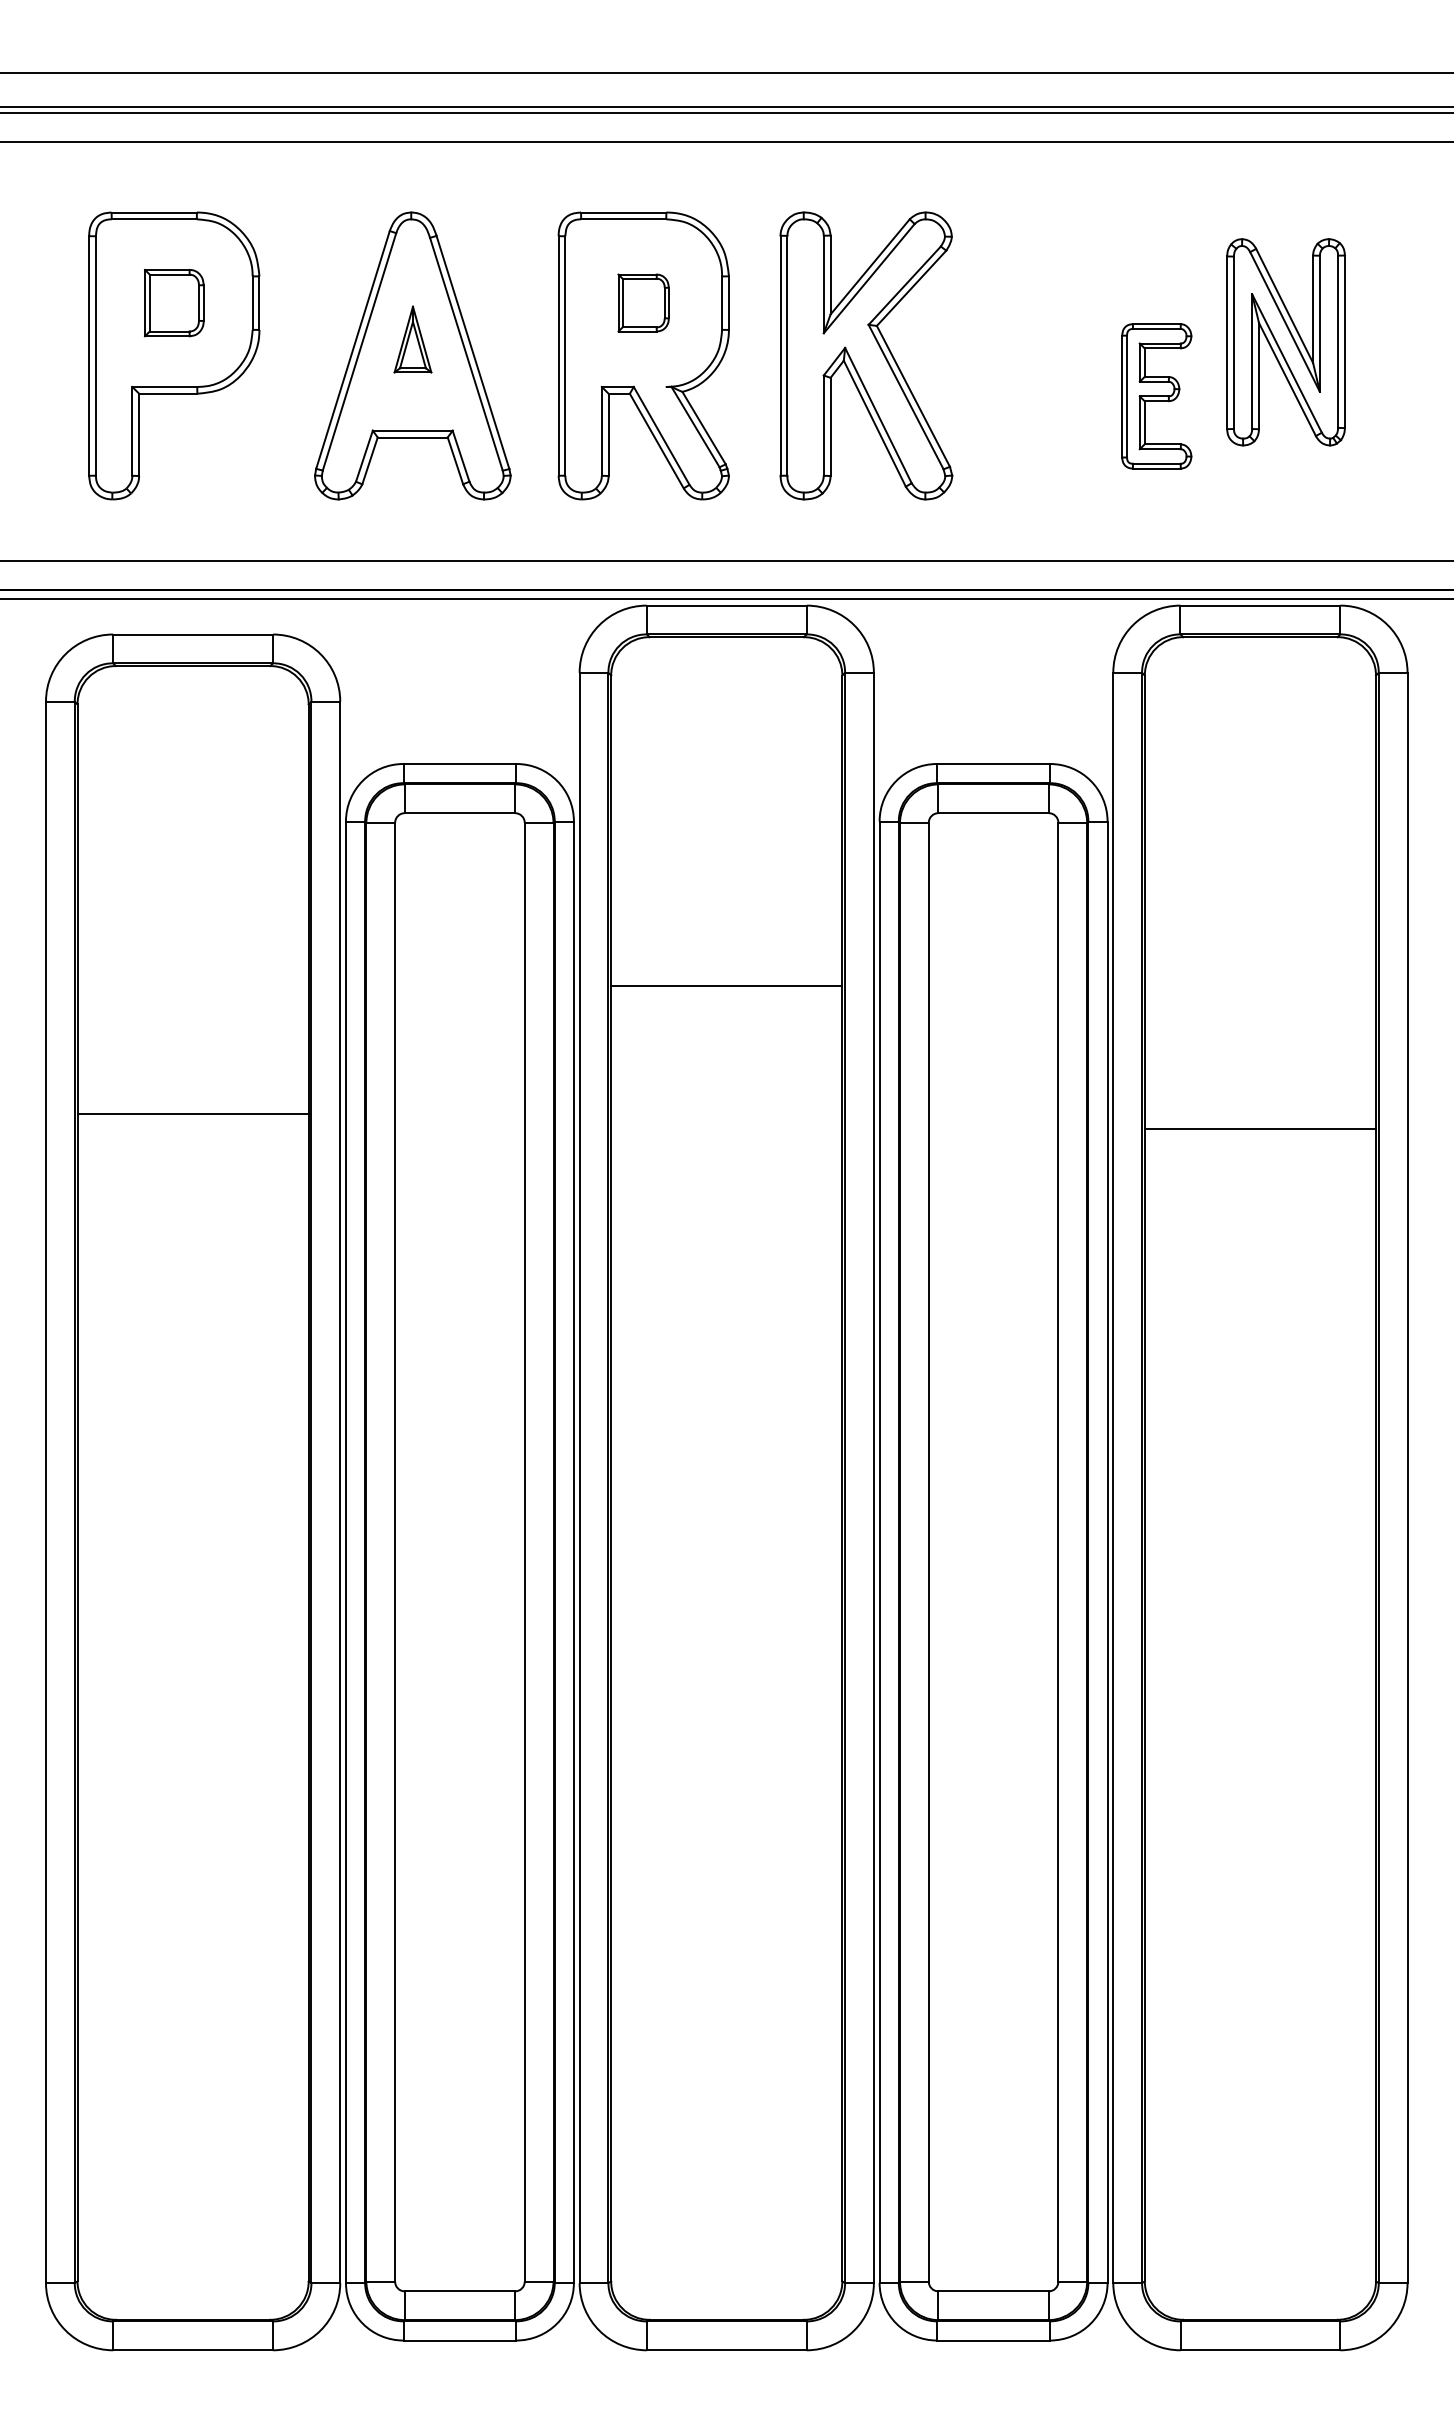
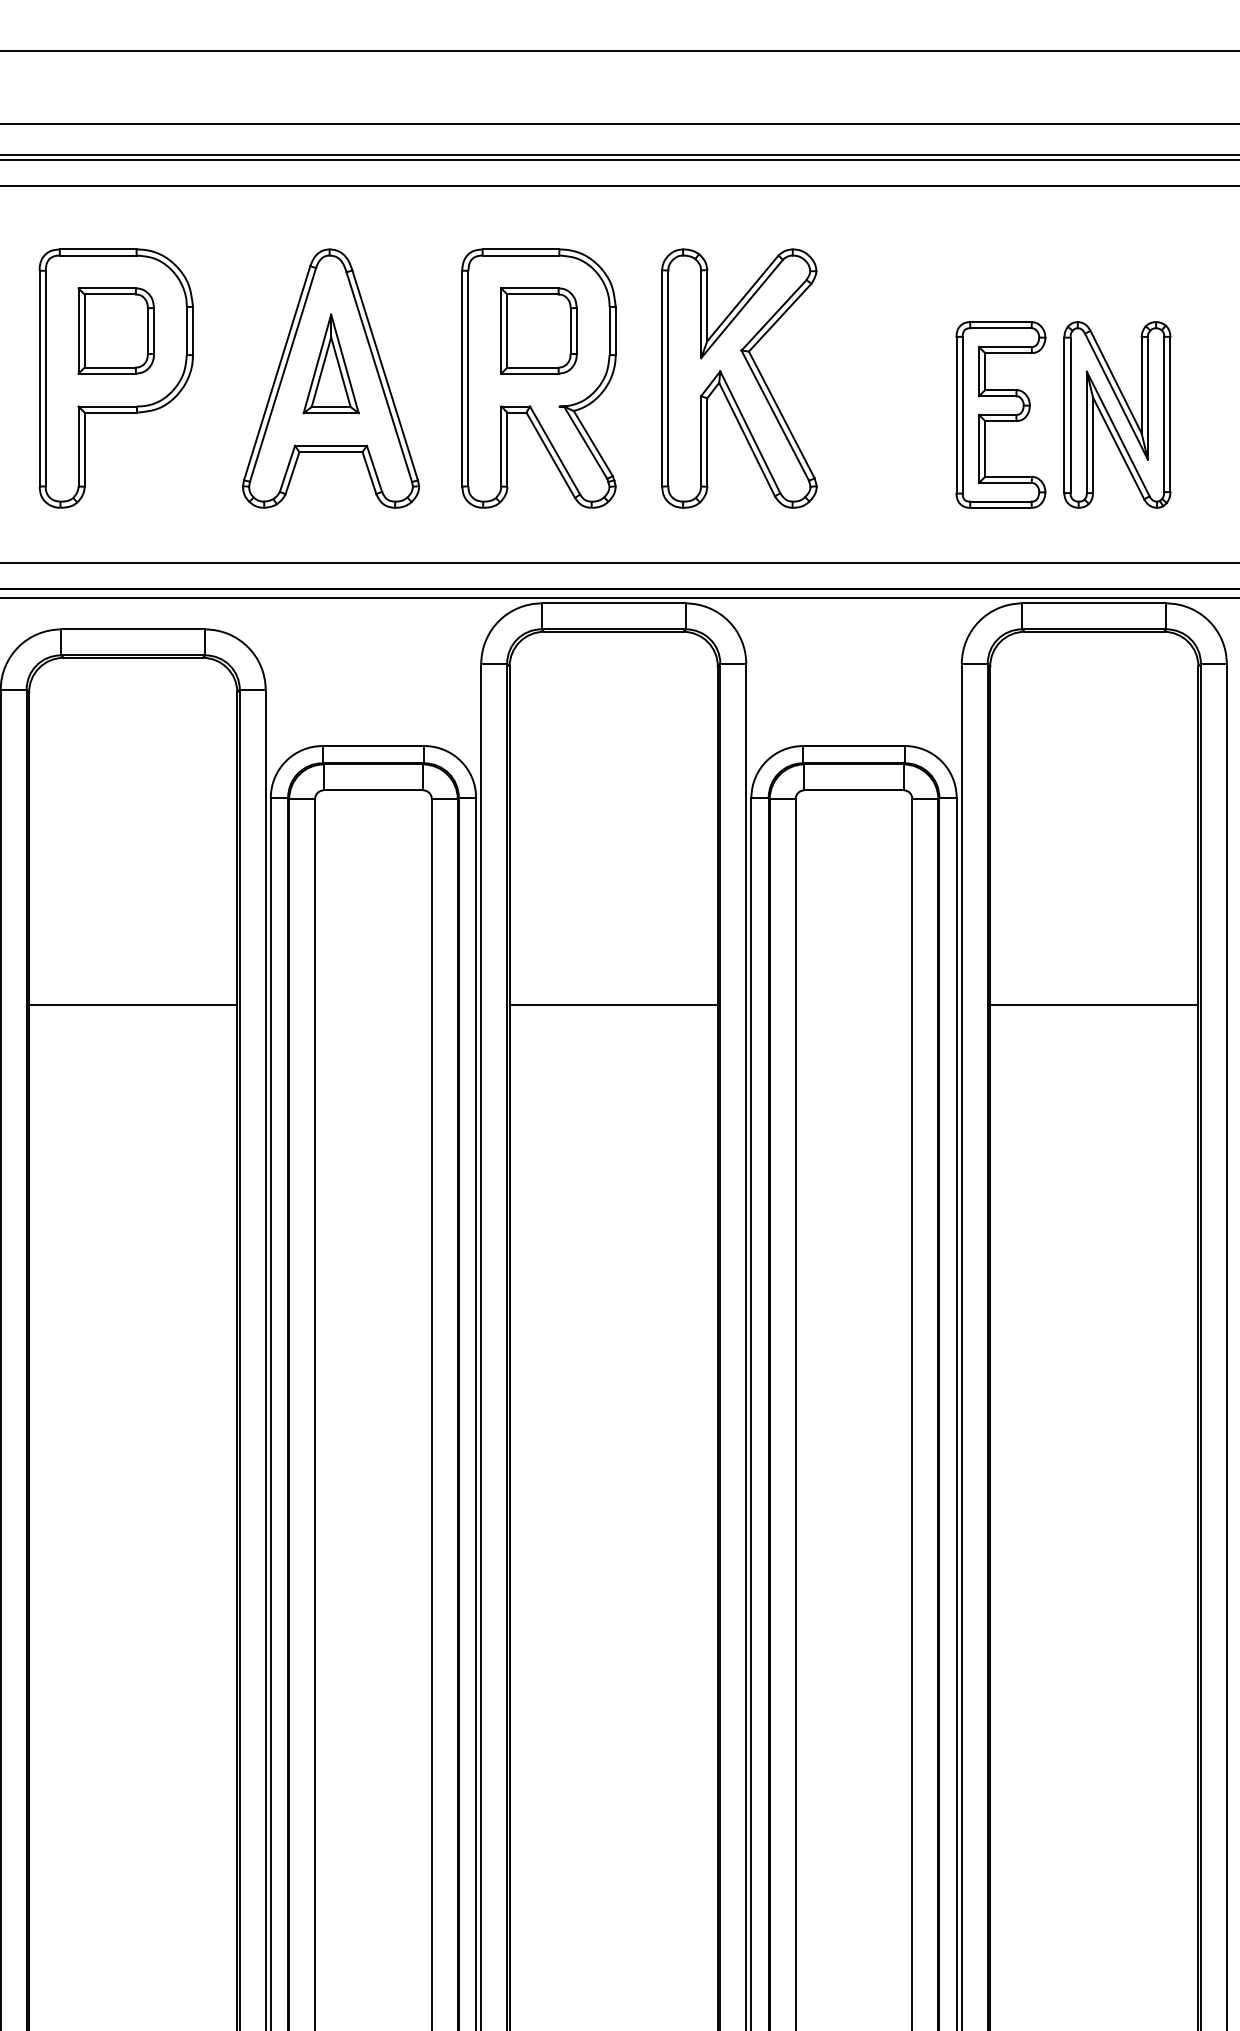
part: (174, 302) -> (116, 330), size x1.43
part: (643, 302) -> (538, 330), size x1.67
part: (412, 339) -> (330, 363), size x1.67
part: (1285, 342) -> (1116, 415), moved
part: (1156, 396) -> (1000, 415), size x1.43
line: (726, 986) -> (613, 1004), moved
line: (192, 1114) -> (132, 1004), moved
line: (1260, 1129) -> (1094, 1004), moved

